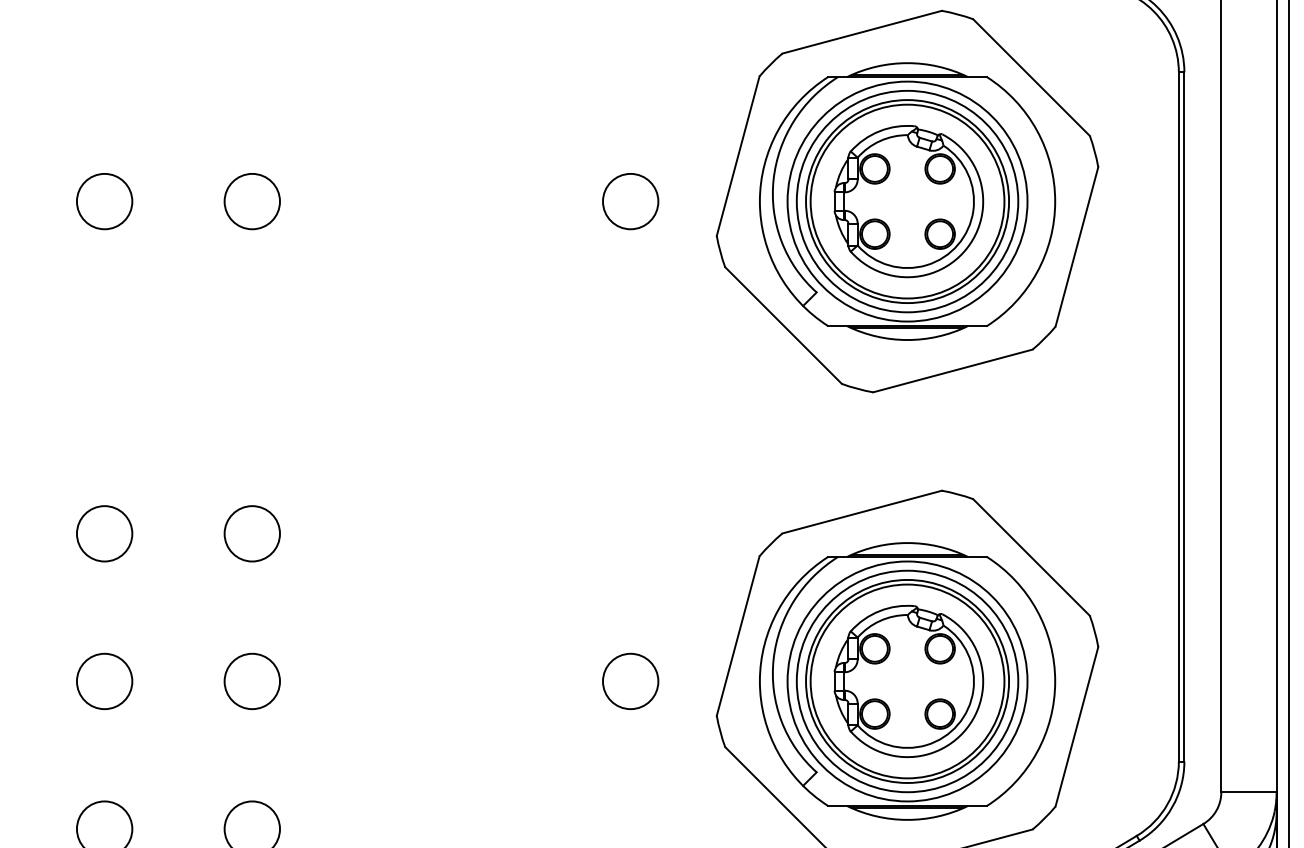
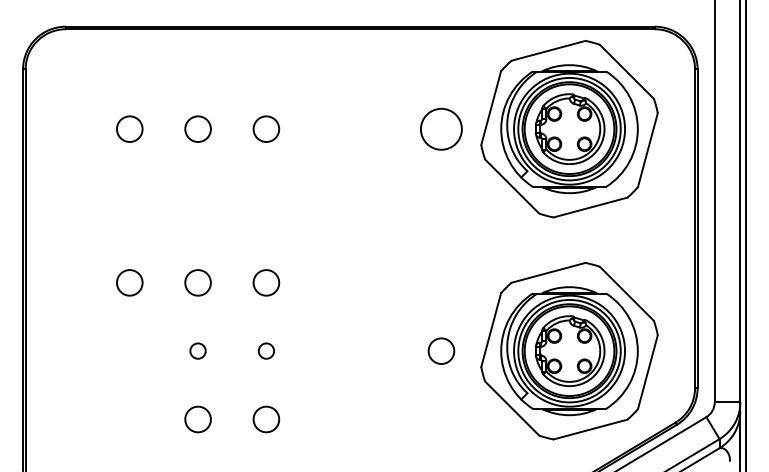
circle: (630, 200) -> (441, 128), size x1.6
circle: (103, 679) -> (197, 350), size x0.6
circle: (252, 679) -> (266, 350), size x0.6

